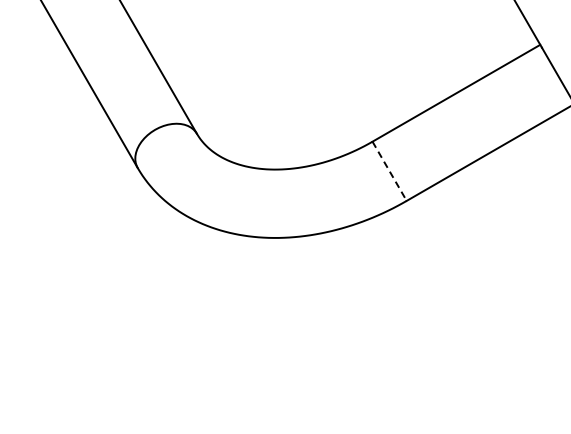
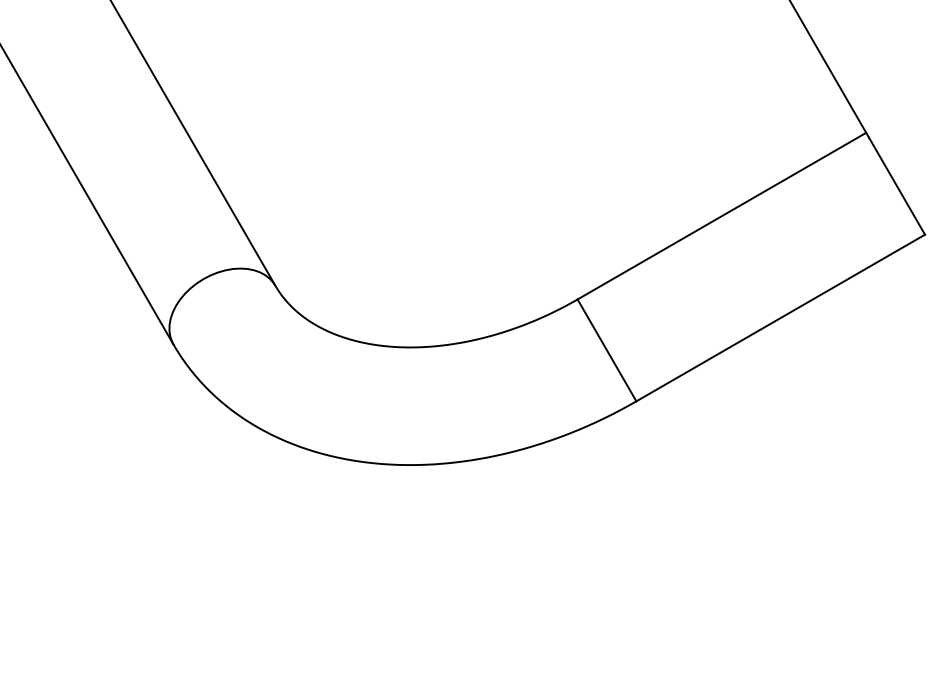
line: (389, 171) -> (606, 350), dashed -> solid

